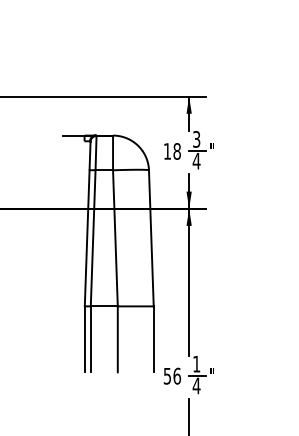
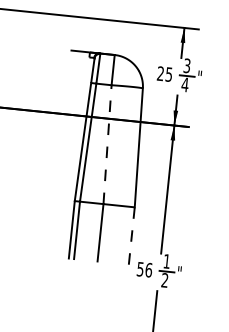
text: (171, 151) -> (164, 74), 18 -> 25
line: (115, 237) -> (107, 143), solid -> dashed
line: (153, 339) -> (131, 236), solid -> dashed
text: (196, 385) -> (164, 280), 4 -> 2

